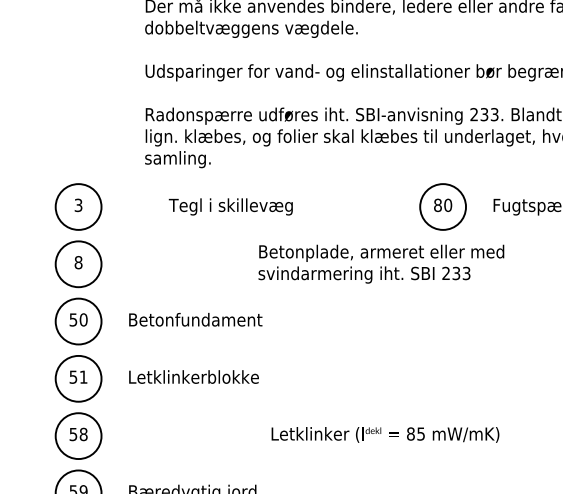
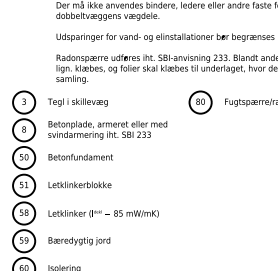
text: (230, 206) -> (77, 102), moved
text: (380, 264) -> (107, 130), moved
text: (385, 434) -> (103, 213), moved

